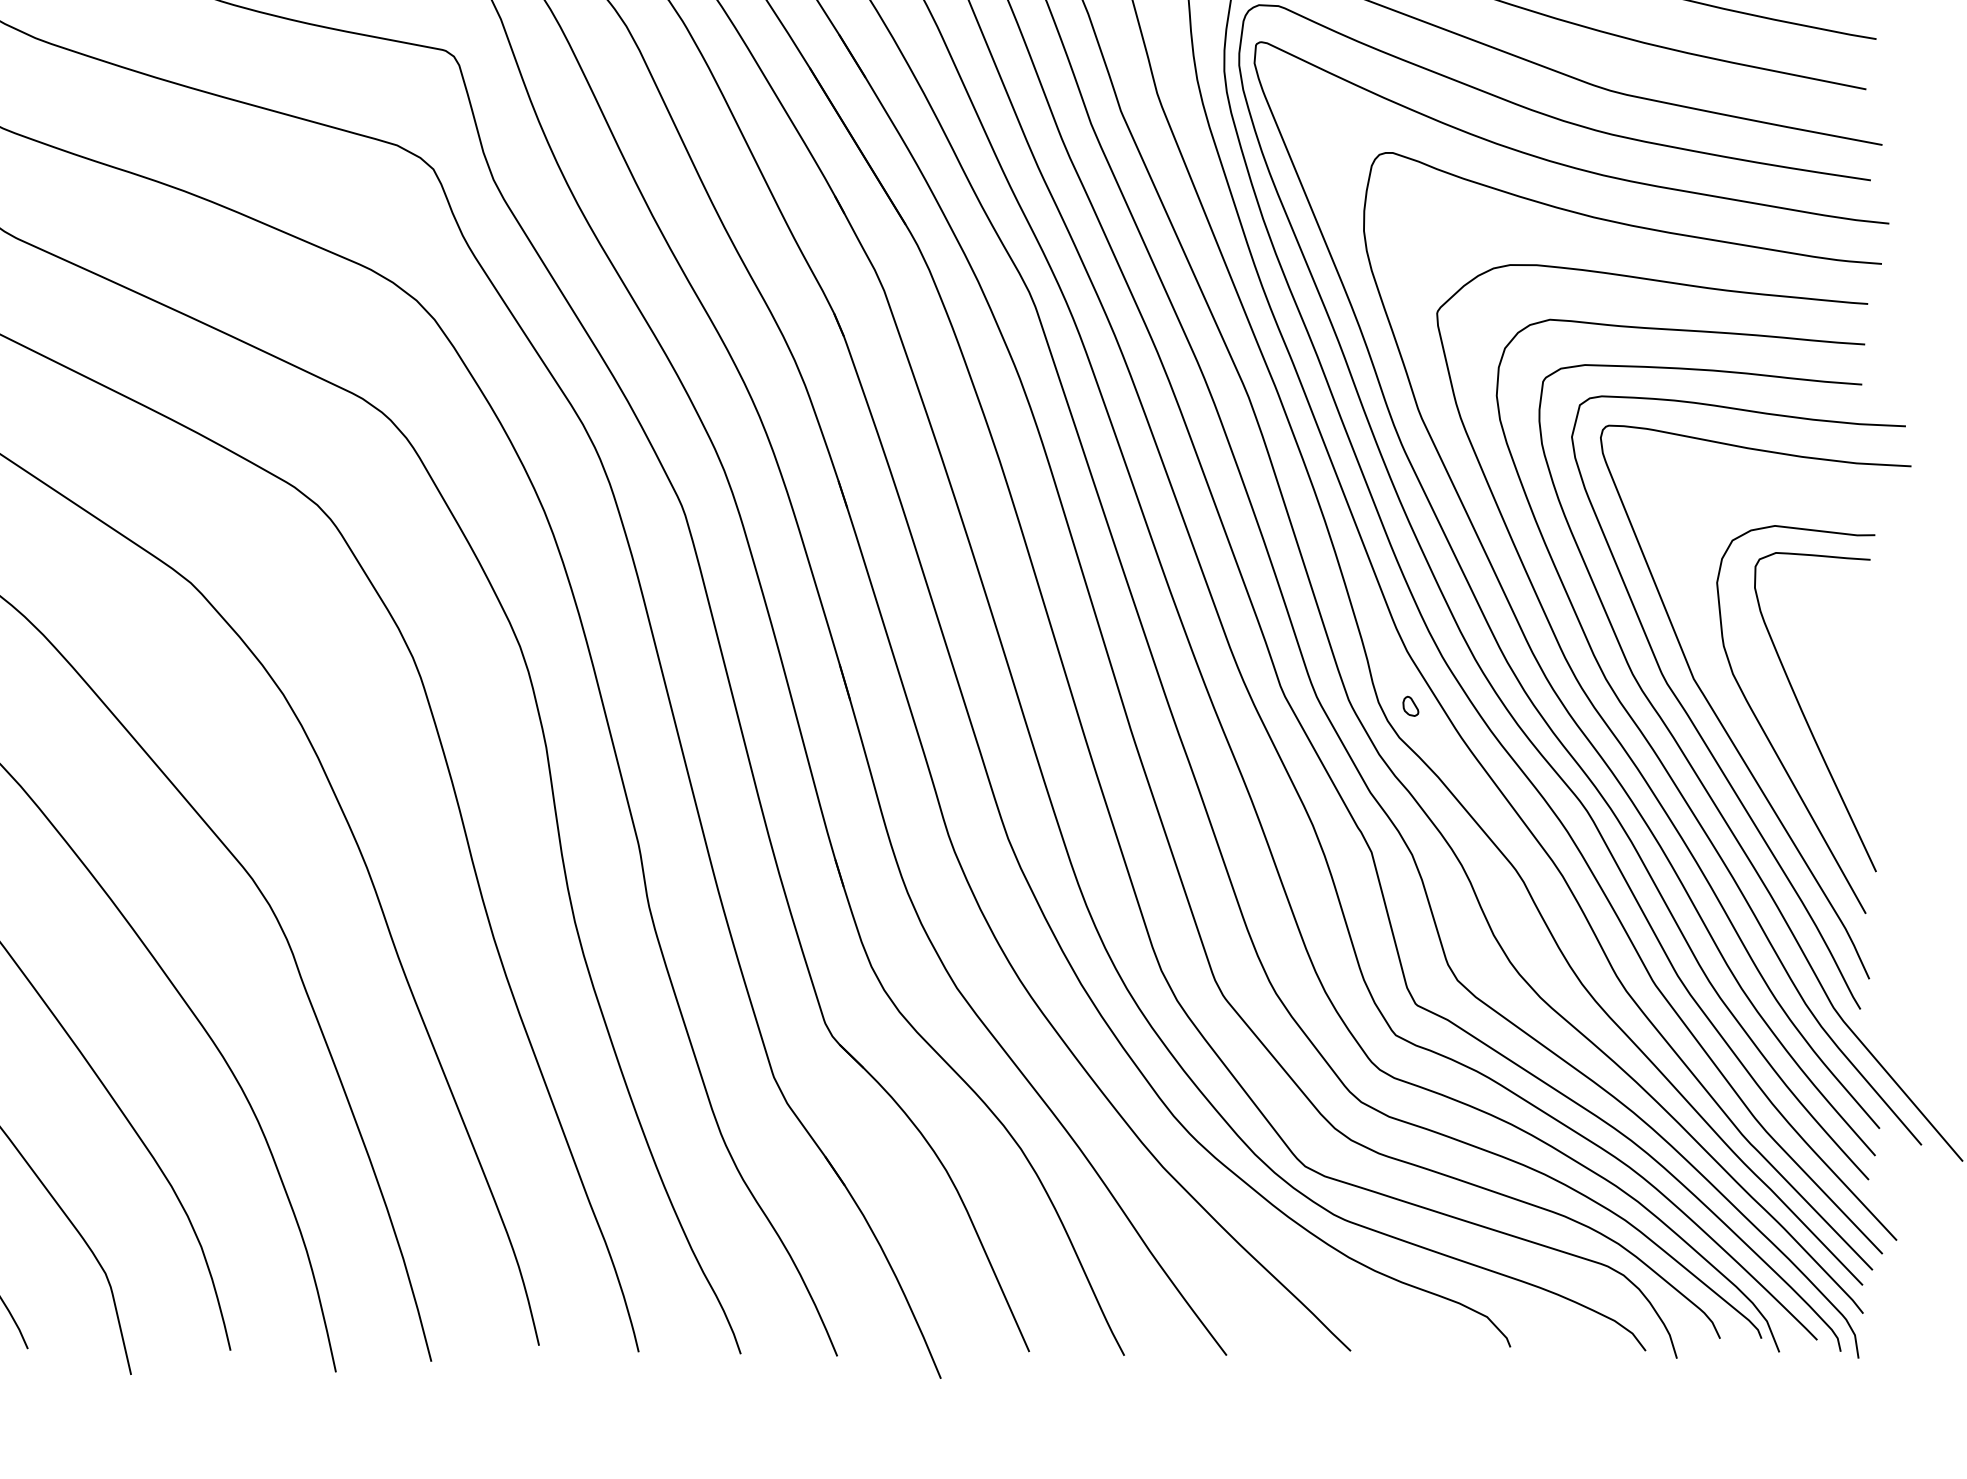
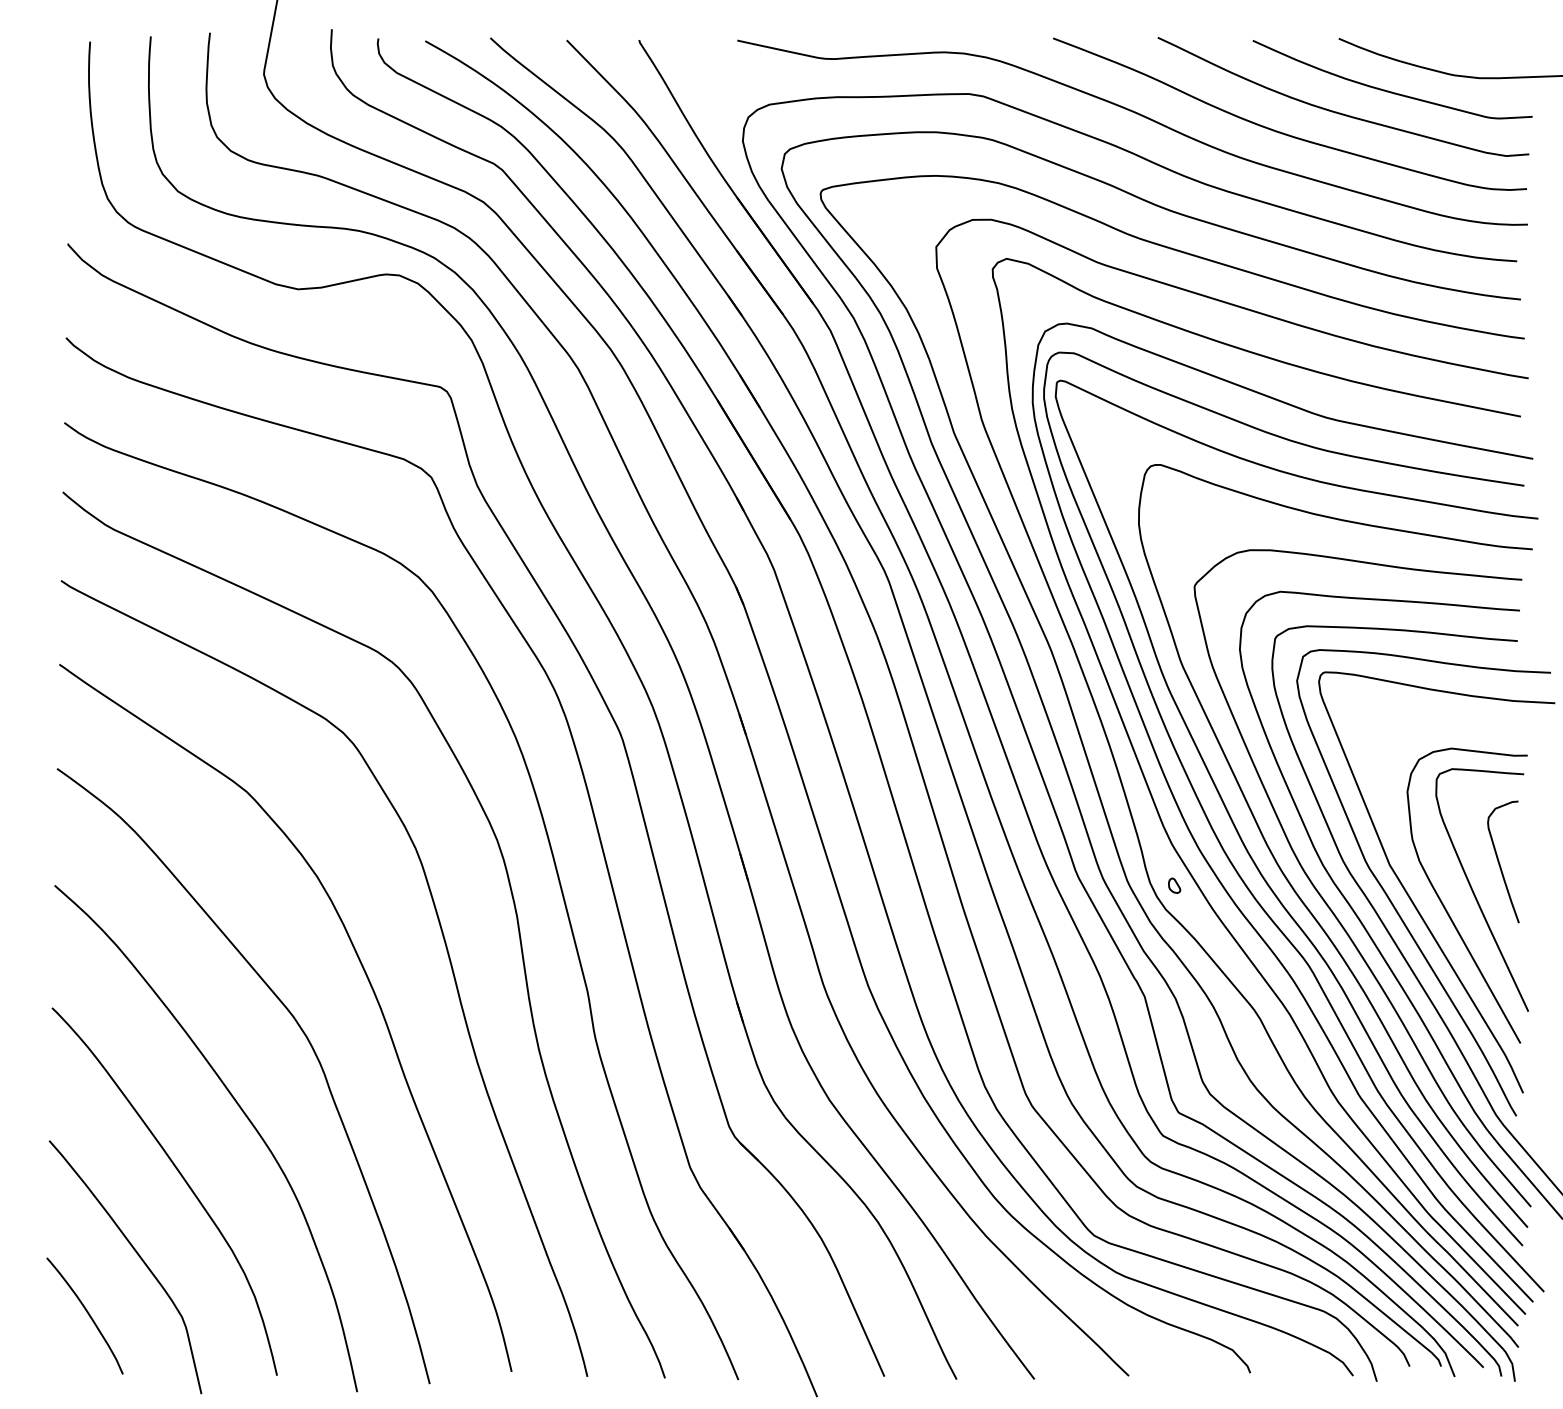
curve: (1839, 677) -> (1500, 863), added

